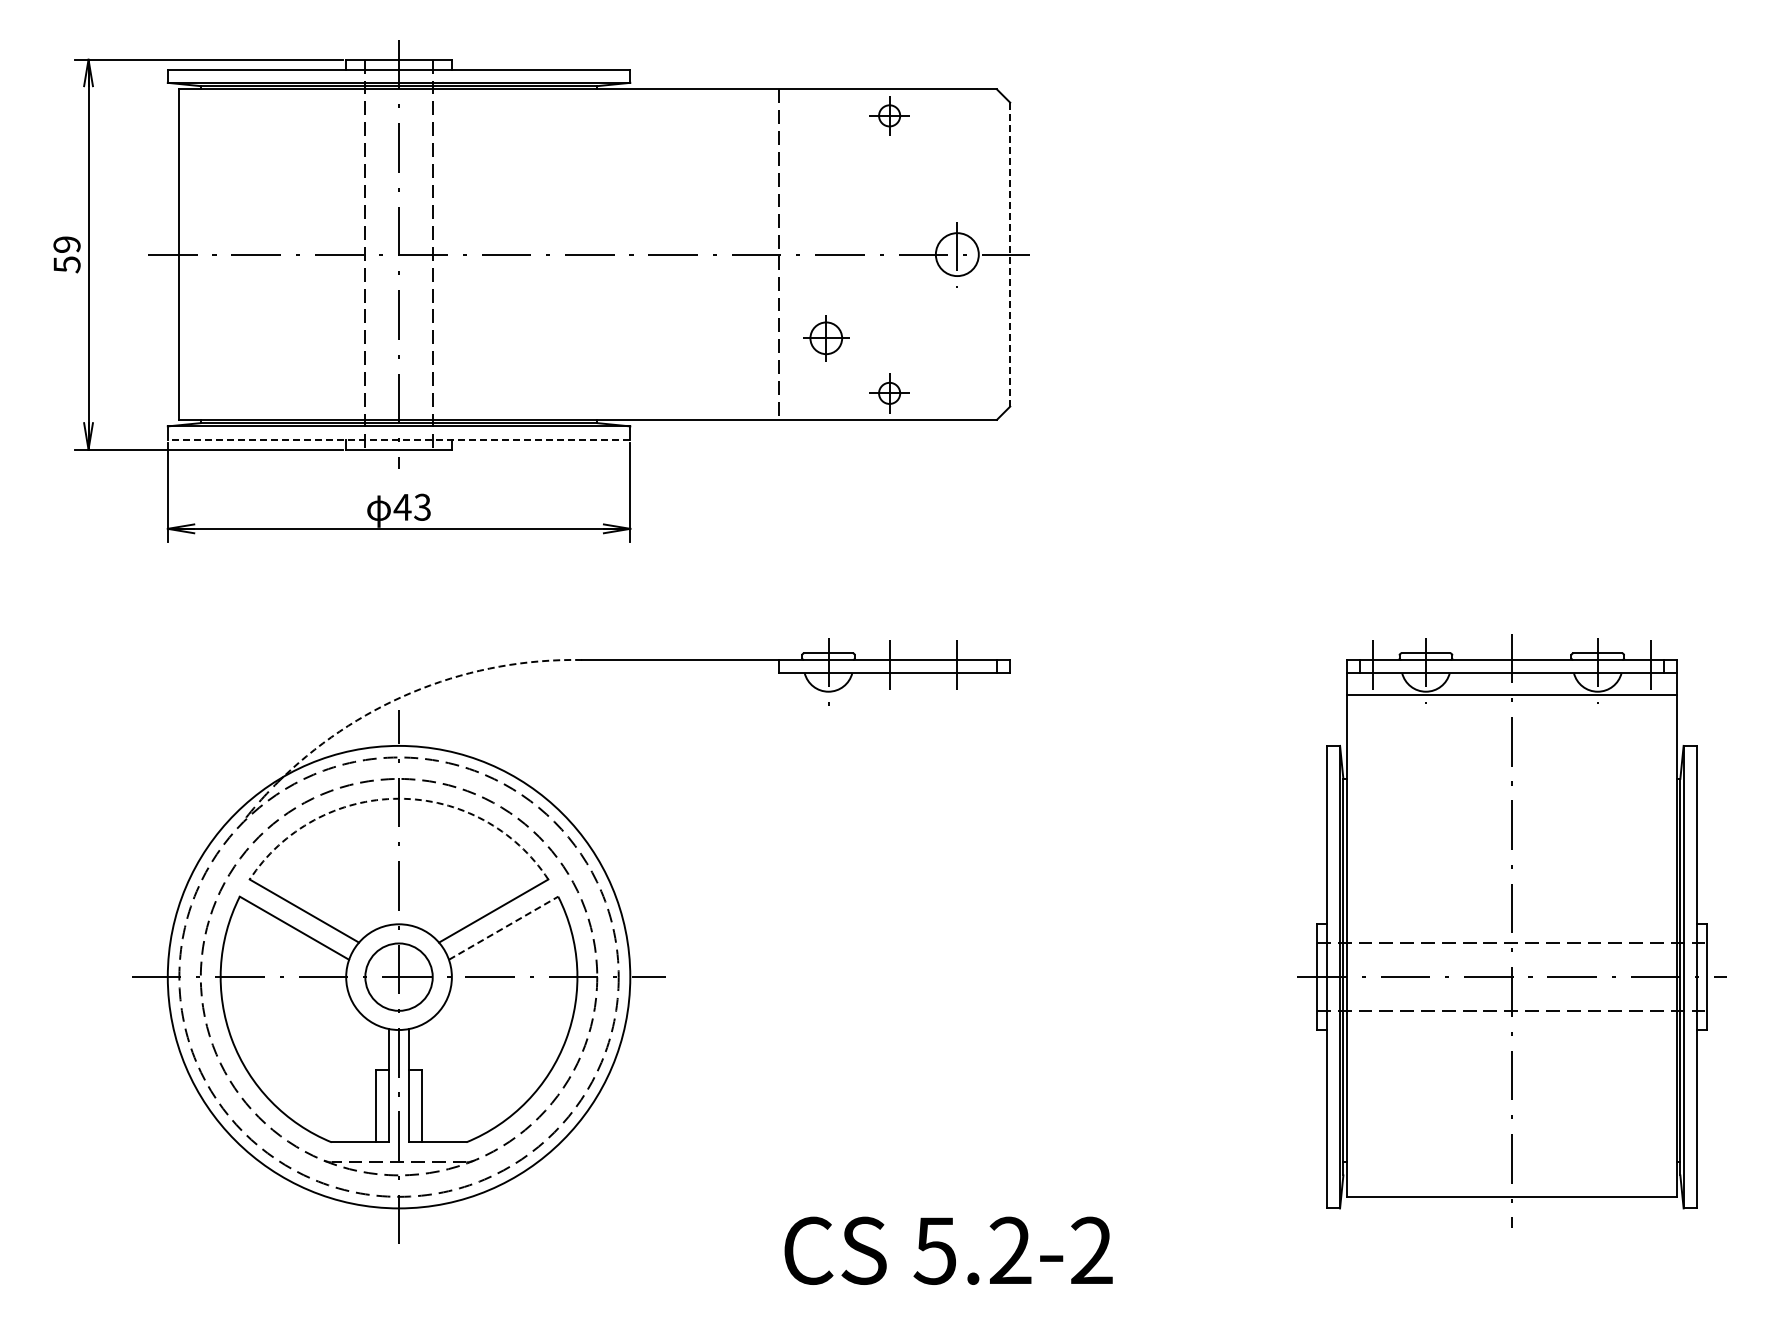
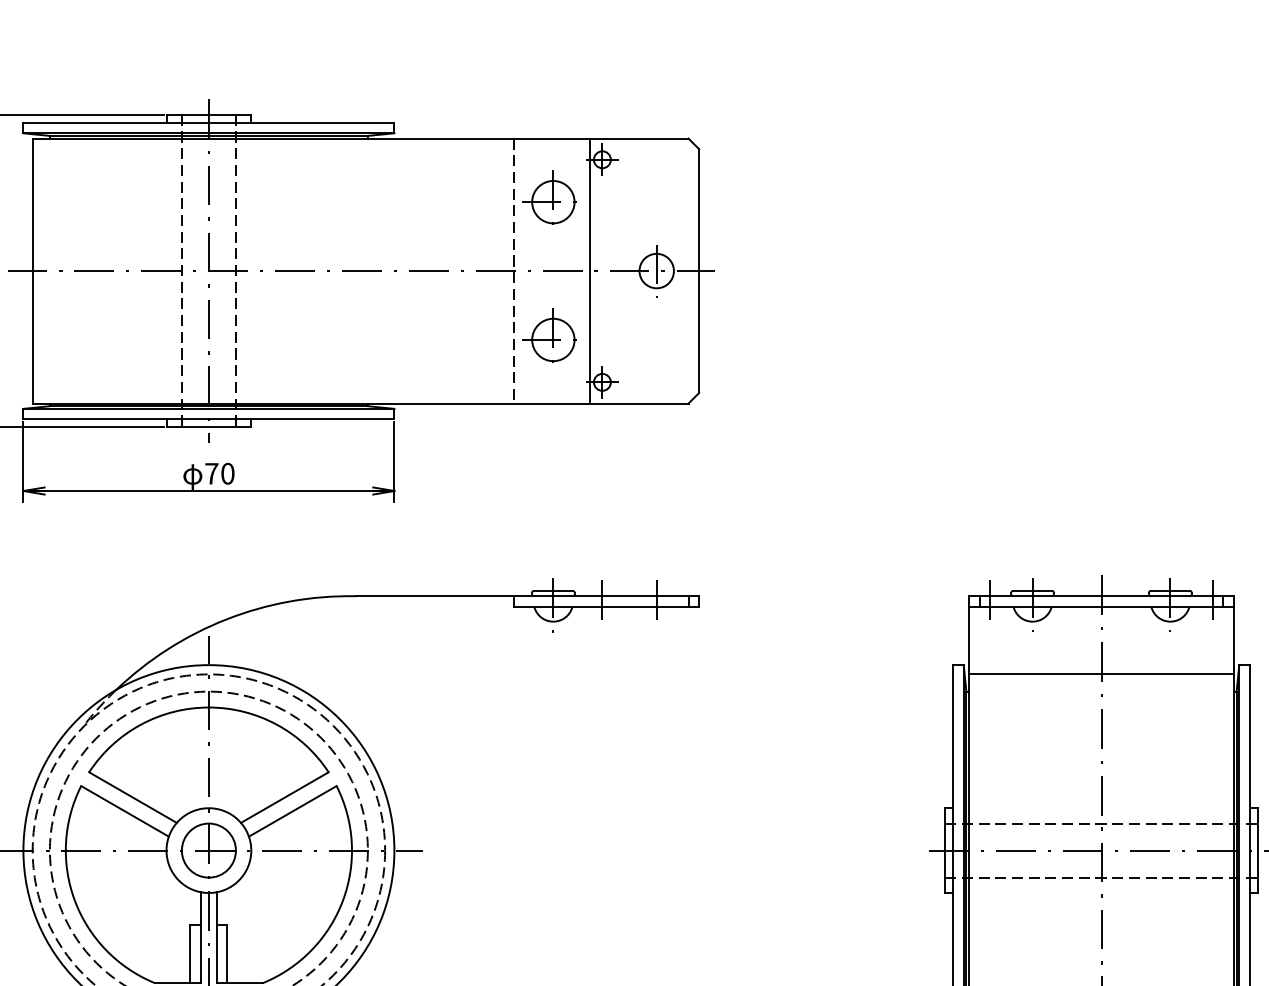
part: (822, 163) -> (548, 197), added
line: (874, 254) -> (590, 270), added
line: (1010, 254) -> (699, 270), dashed -> solid
part: (822, 334) -> (548, 335), size x1.67
line: (398, 439) -> (208, 419), dashed -> solid
text: (411, 506) -> (218, 473), 43 -> 70
arc: (421, 688) -> (226, 619), dashed -> solid
line: (1511, 695) -> (1101, 674), moved
arc: (399, 798) -> (209, 707), dashed -> solid
line: (504, 927) -> (293, 810), dashed -> solid

